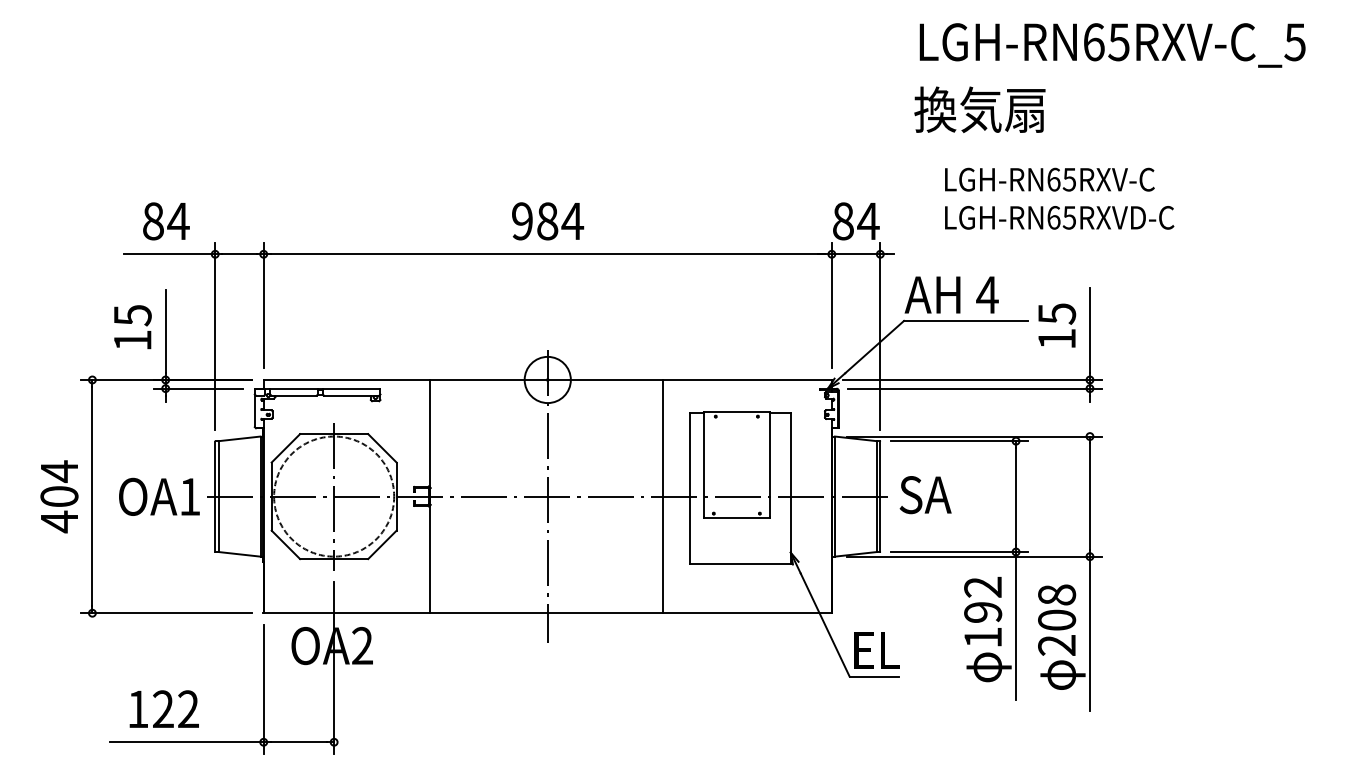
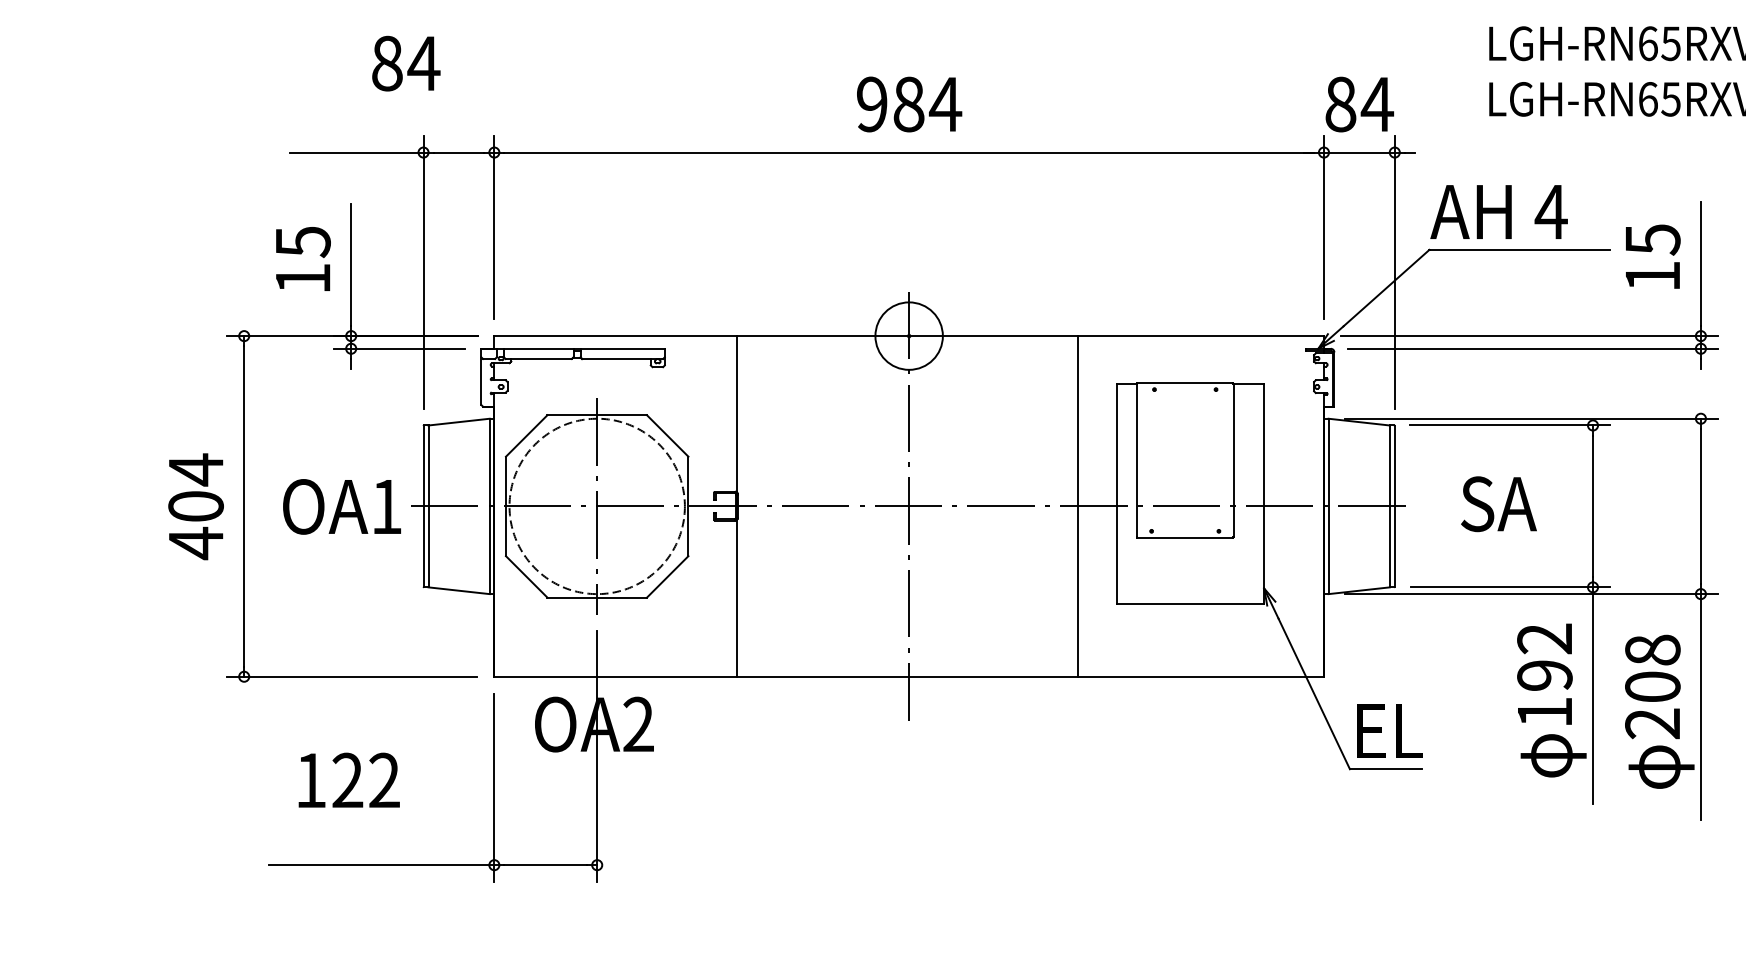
text: (166, 221) -> (406, 63), moved
text: (925, 495) -> (1498, 504), moved
text: (163, 708) -> (348, 779), moved

